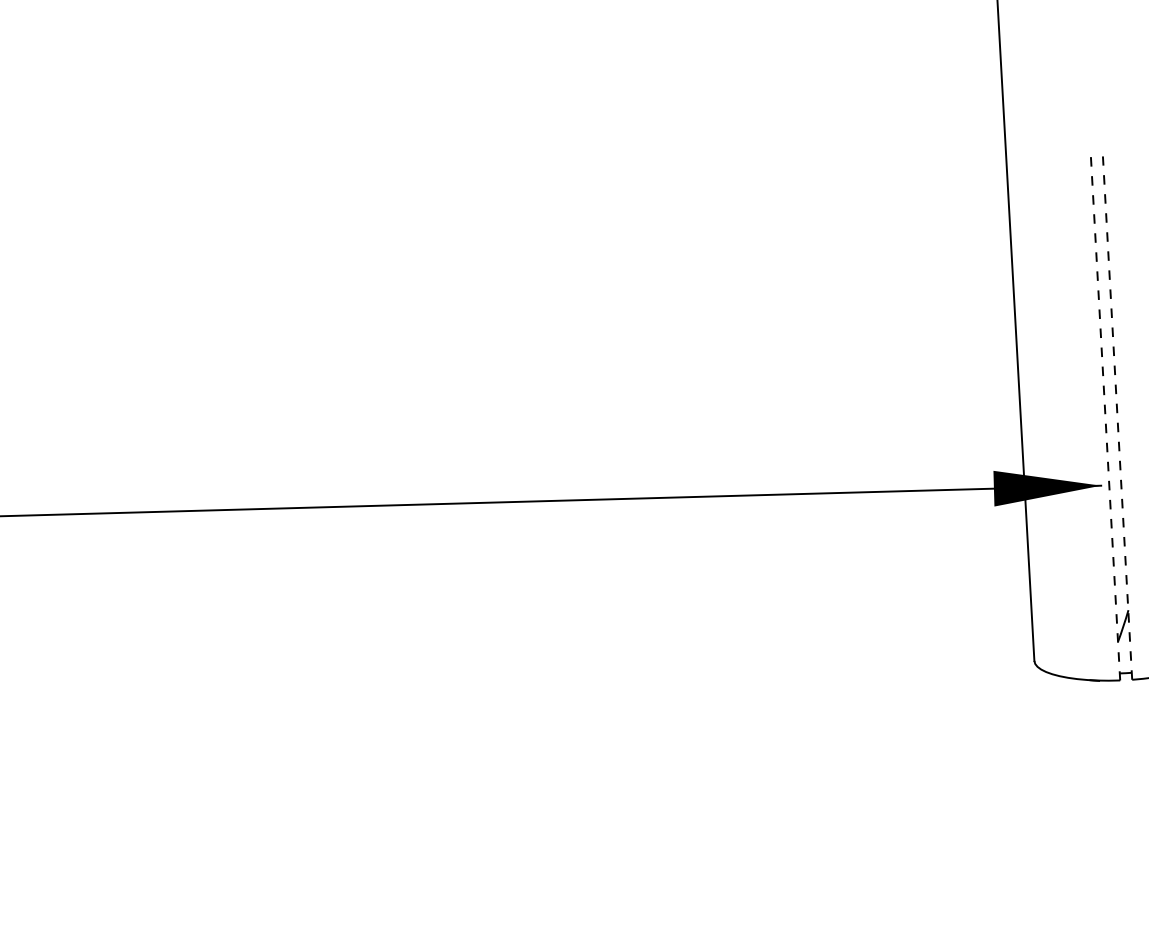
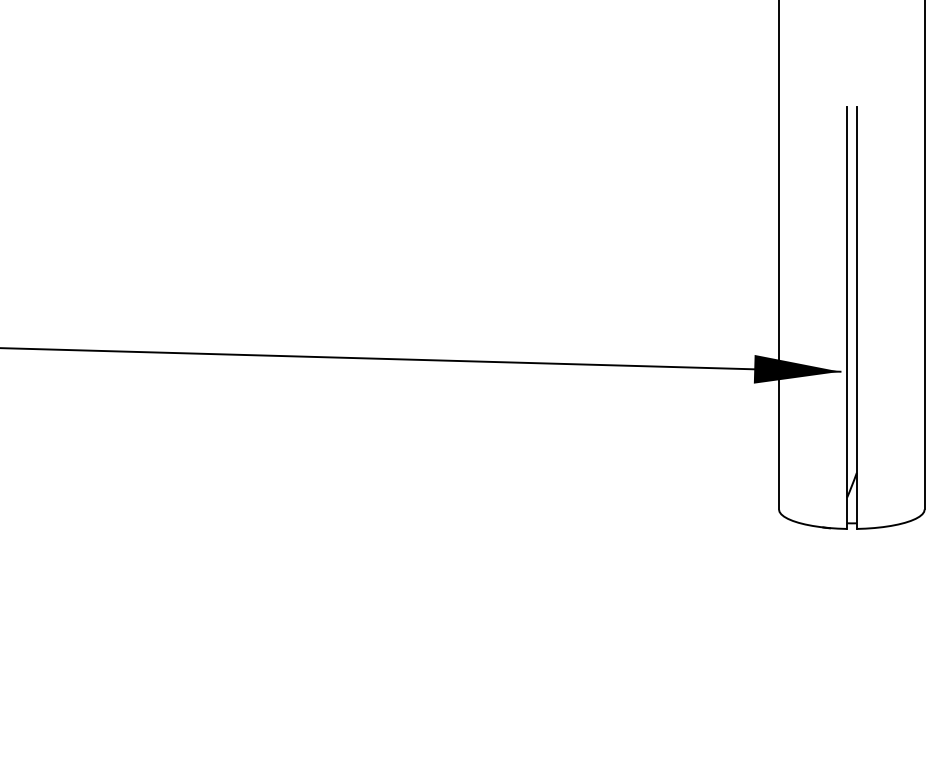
line: (1117, 418) -> (856, 318), dashed -> solid
line: (1106, 419) -> (847, 318), dashed -> solid

